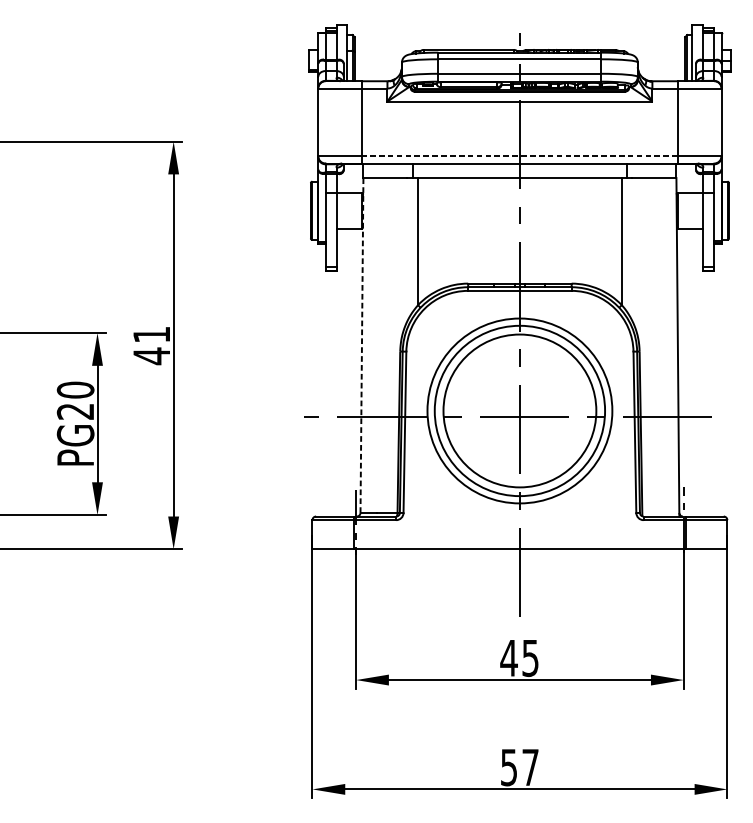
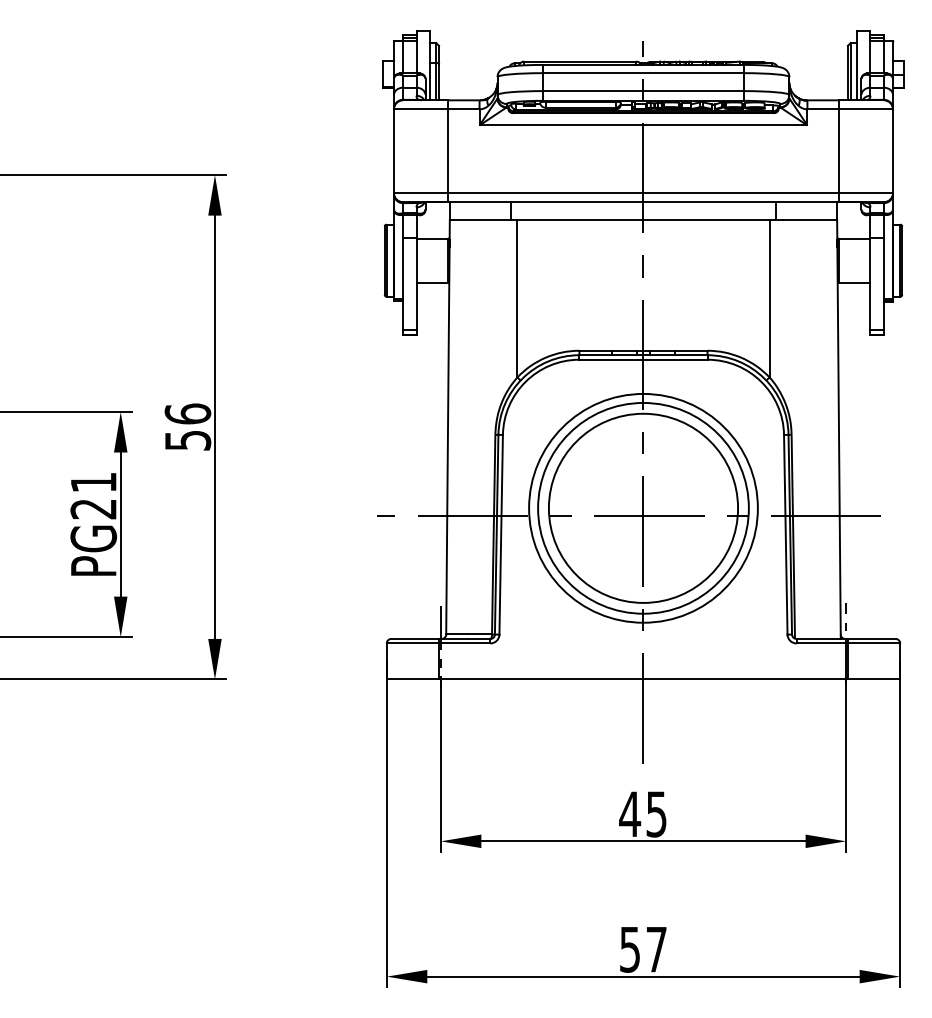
line: (519, 156) -> (642, 193), dashed -> solid
line: (362, 344) -> (448, 426), dashed -> solid
text: (151, 345) -> (187, 427), 41 -> 56
text: (75, 390) -> (93, 482), PG20 -> PG21

